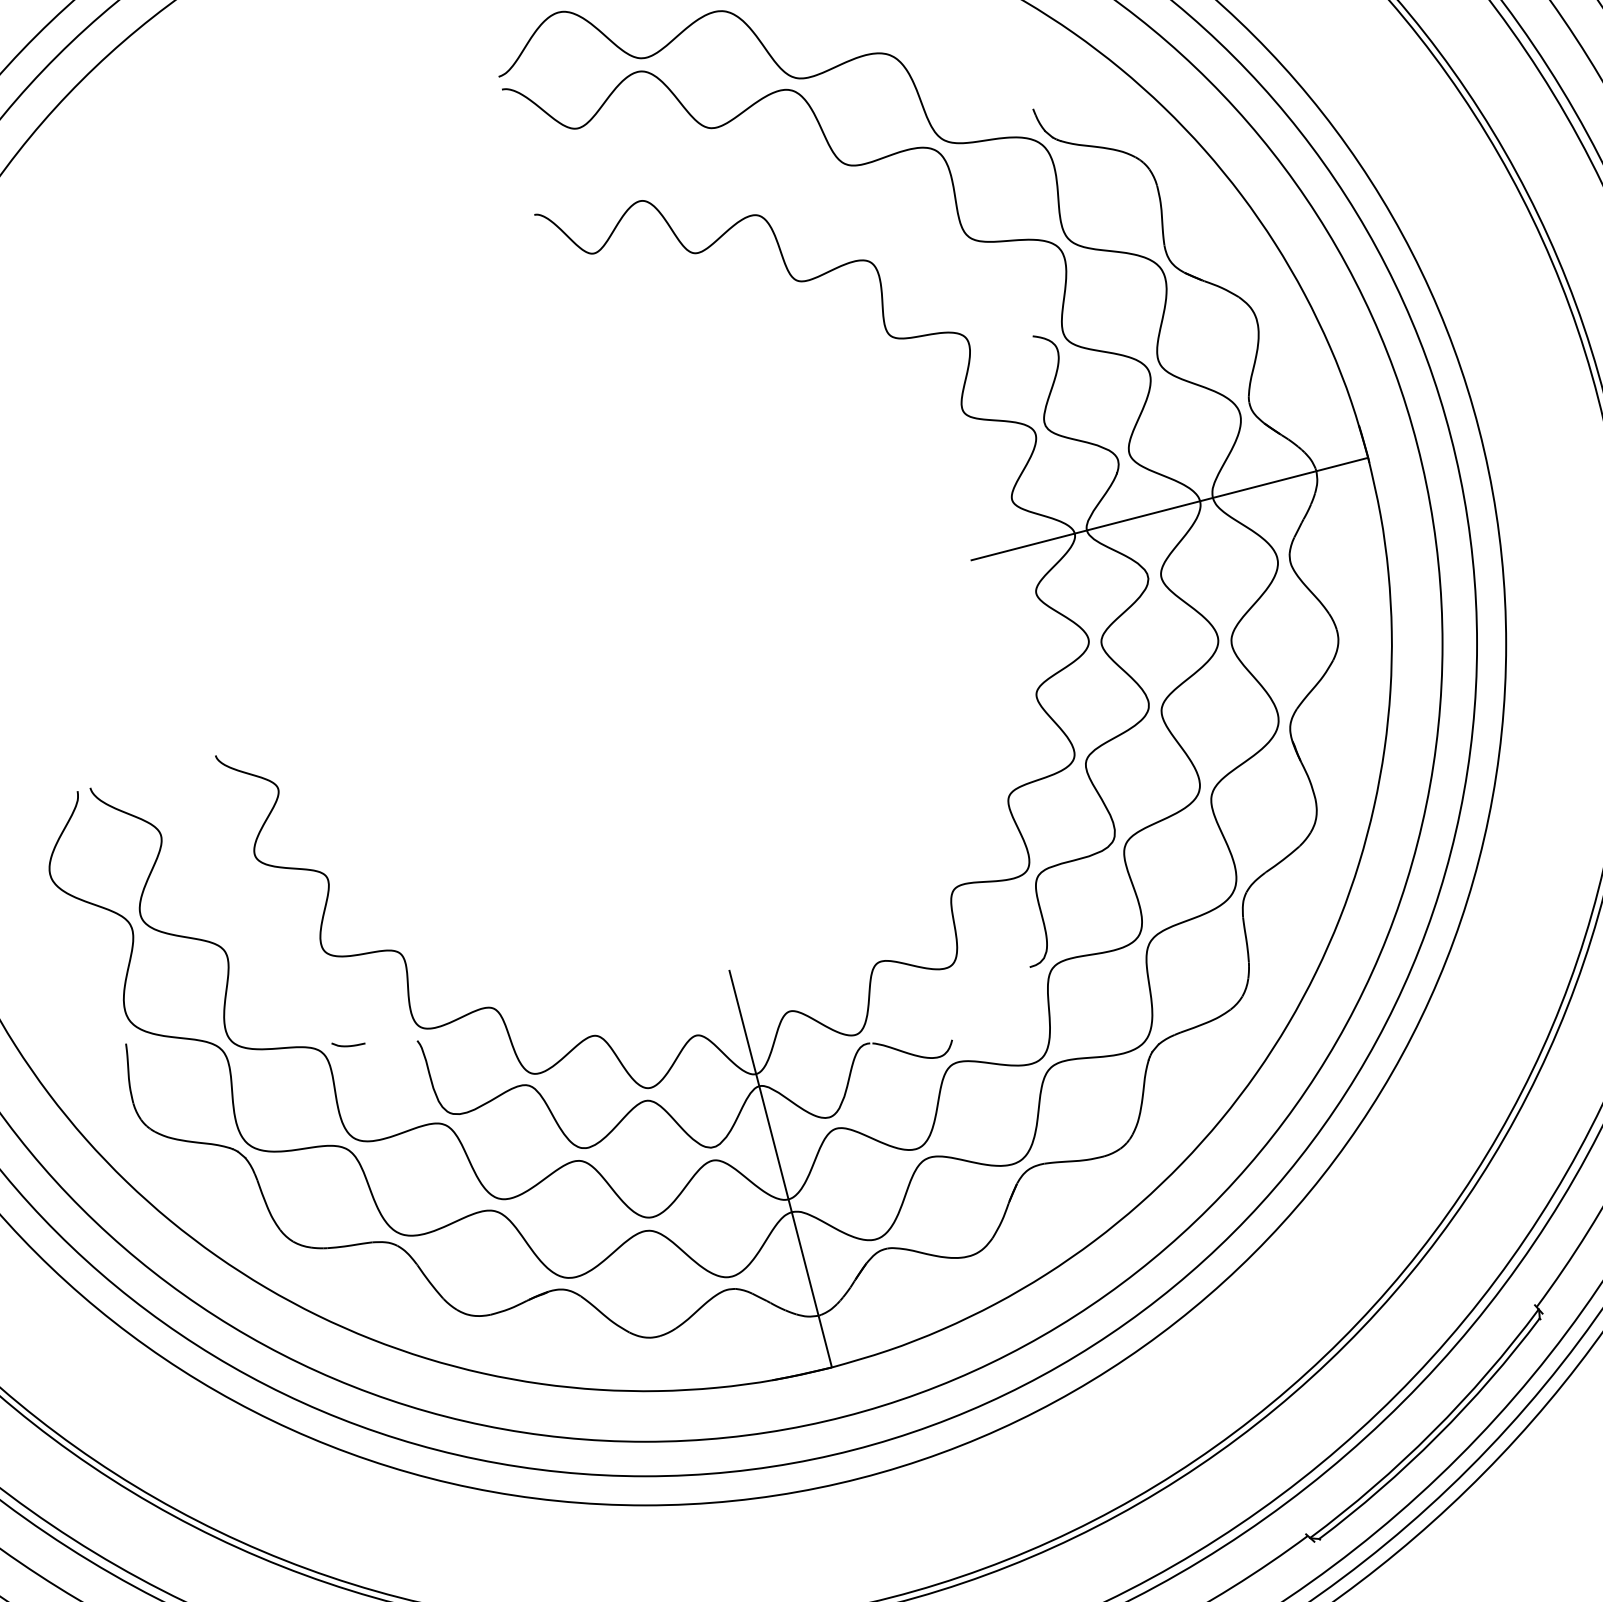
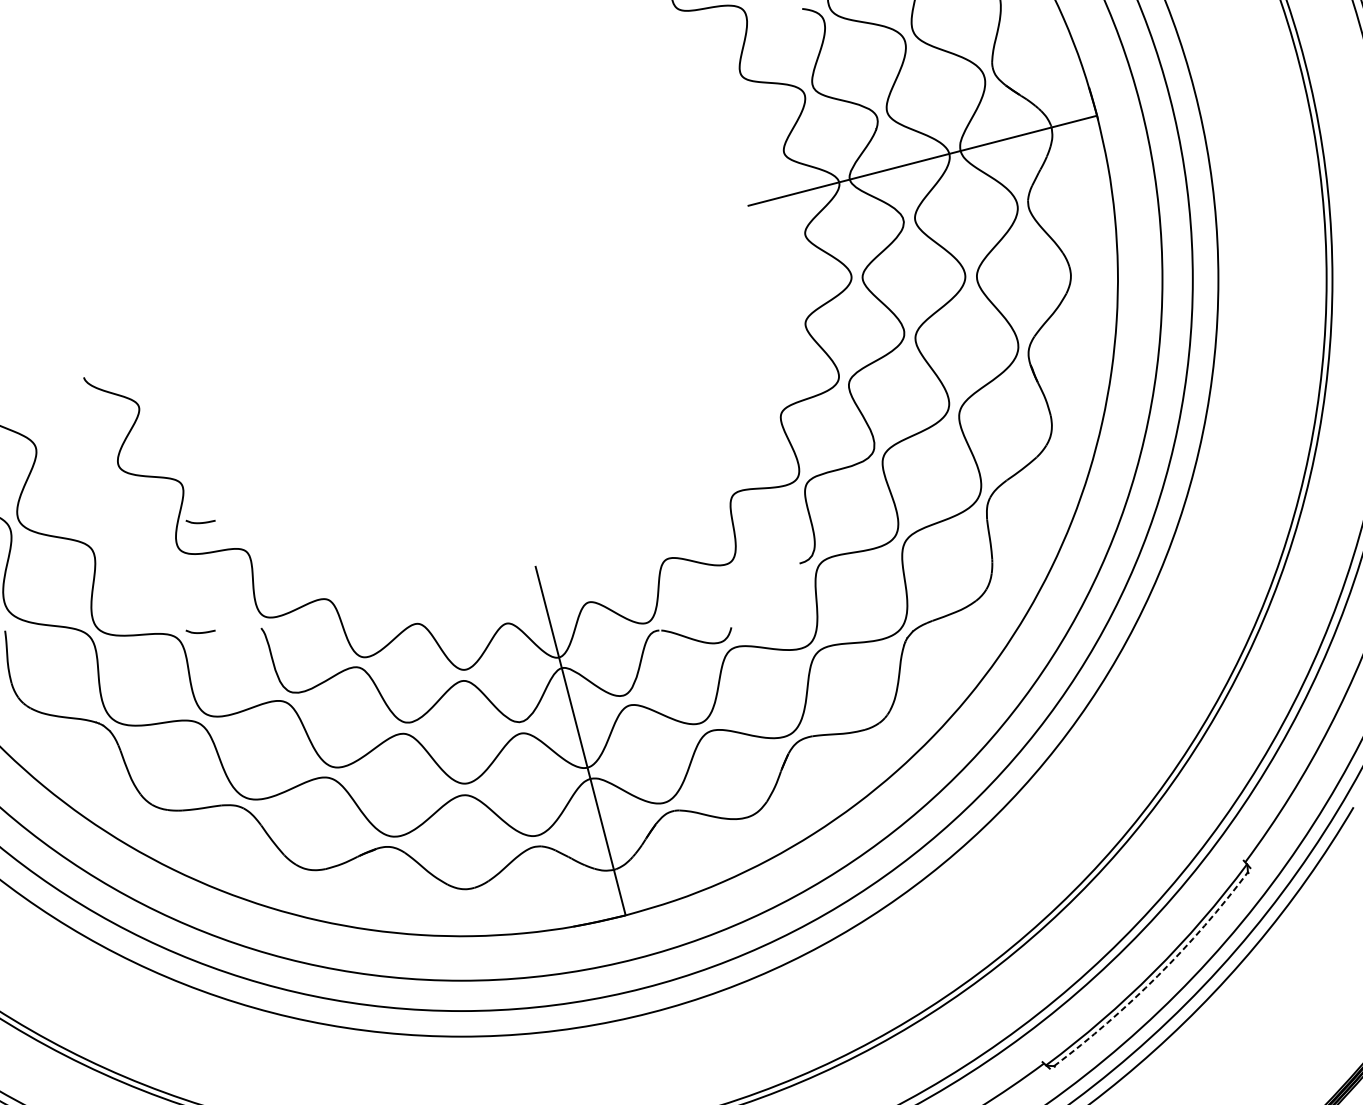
curve: (348, 920) -> (200, 522), added
arc: (1437, 1436) -> (1158, 976), solid -> dashed

